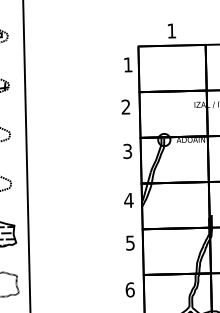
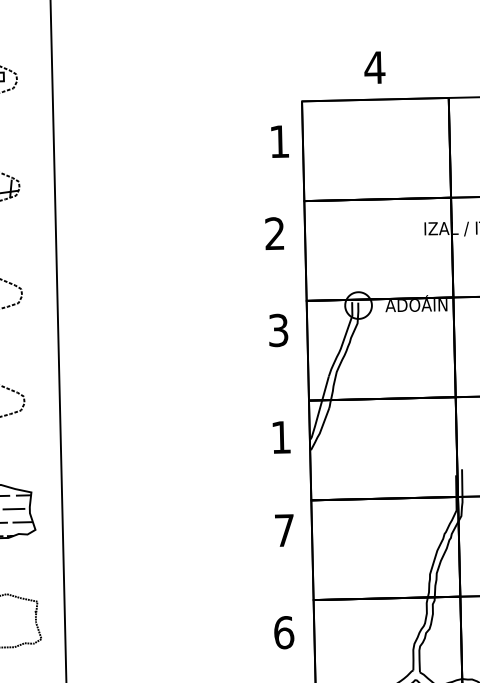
text: (171, 30) -> (374, 66), 1 -> 4
text: (128, 200) -> (280, 437), 4 -> 1
text: (130, 242) -> (284, 529), 5 -> 7

